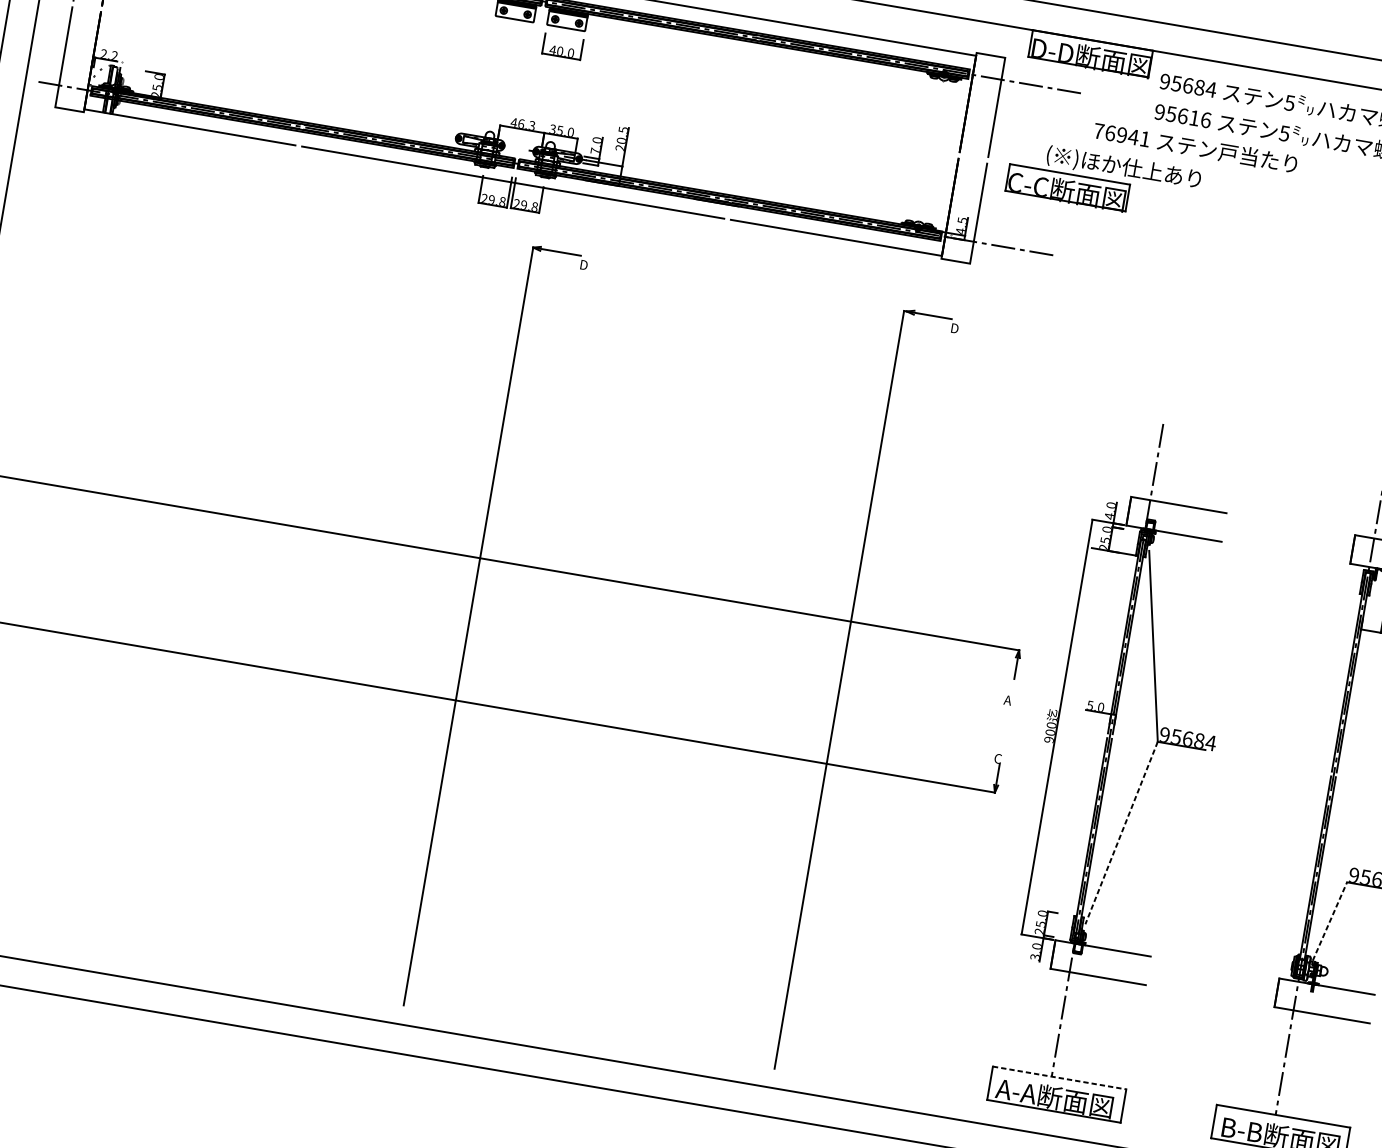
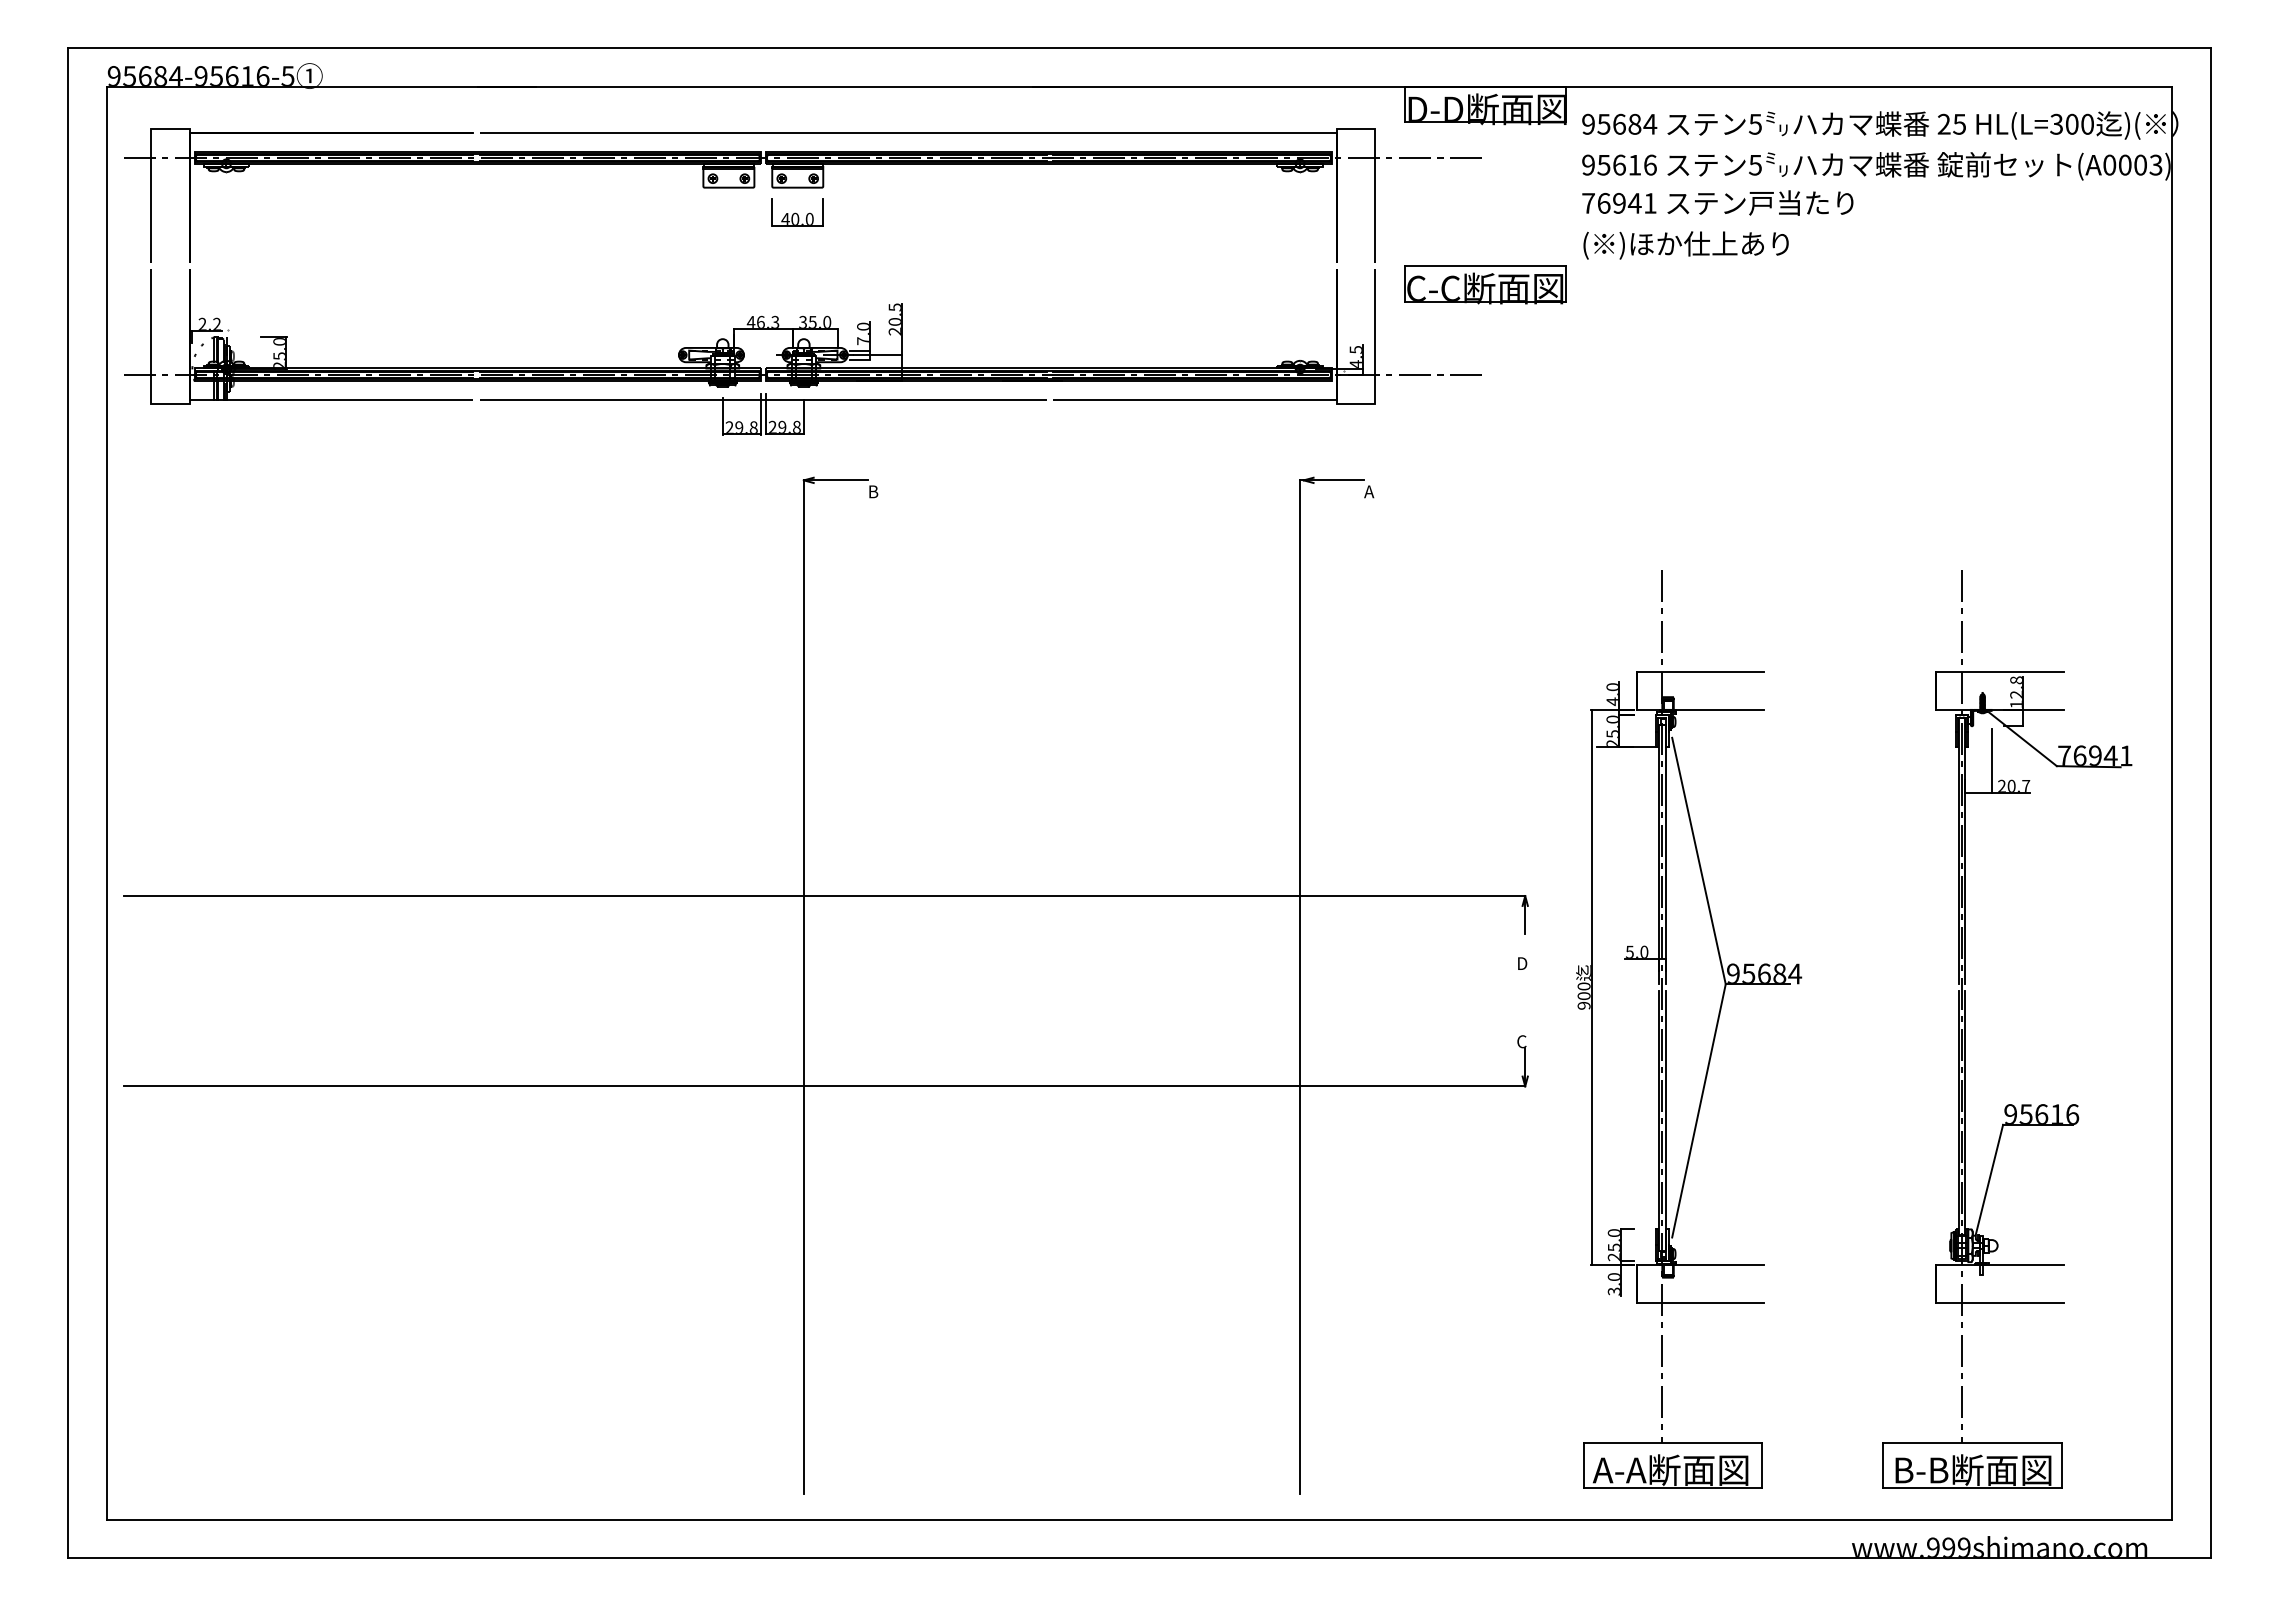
text: (1195, 147) -> (1717, 202), moved
text: (1123, 167) -> (1685, 245), moved
text: (584, 264) -> (874, 491), D -> B
text: (954, 328) -> (1369, 491), D -> A
text: (1007, 700) -> (1521, 963), A -> D
line: (1121, 833) -> (1698, 1111), dashed -> solid
line: (1329, 921) -> (1989, 1179), dashed -> solid
line: (1060, 1078) -> (1673, 1443), dashed -> solid

